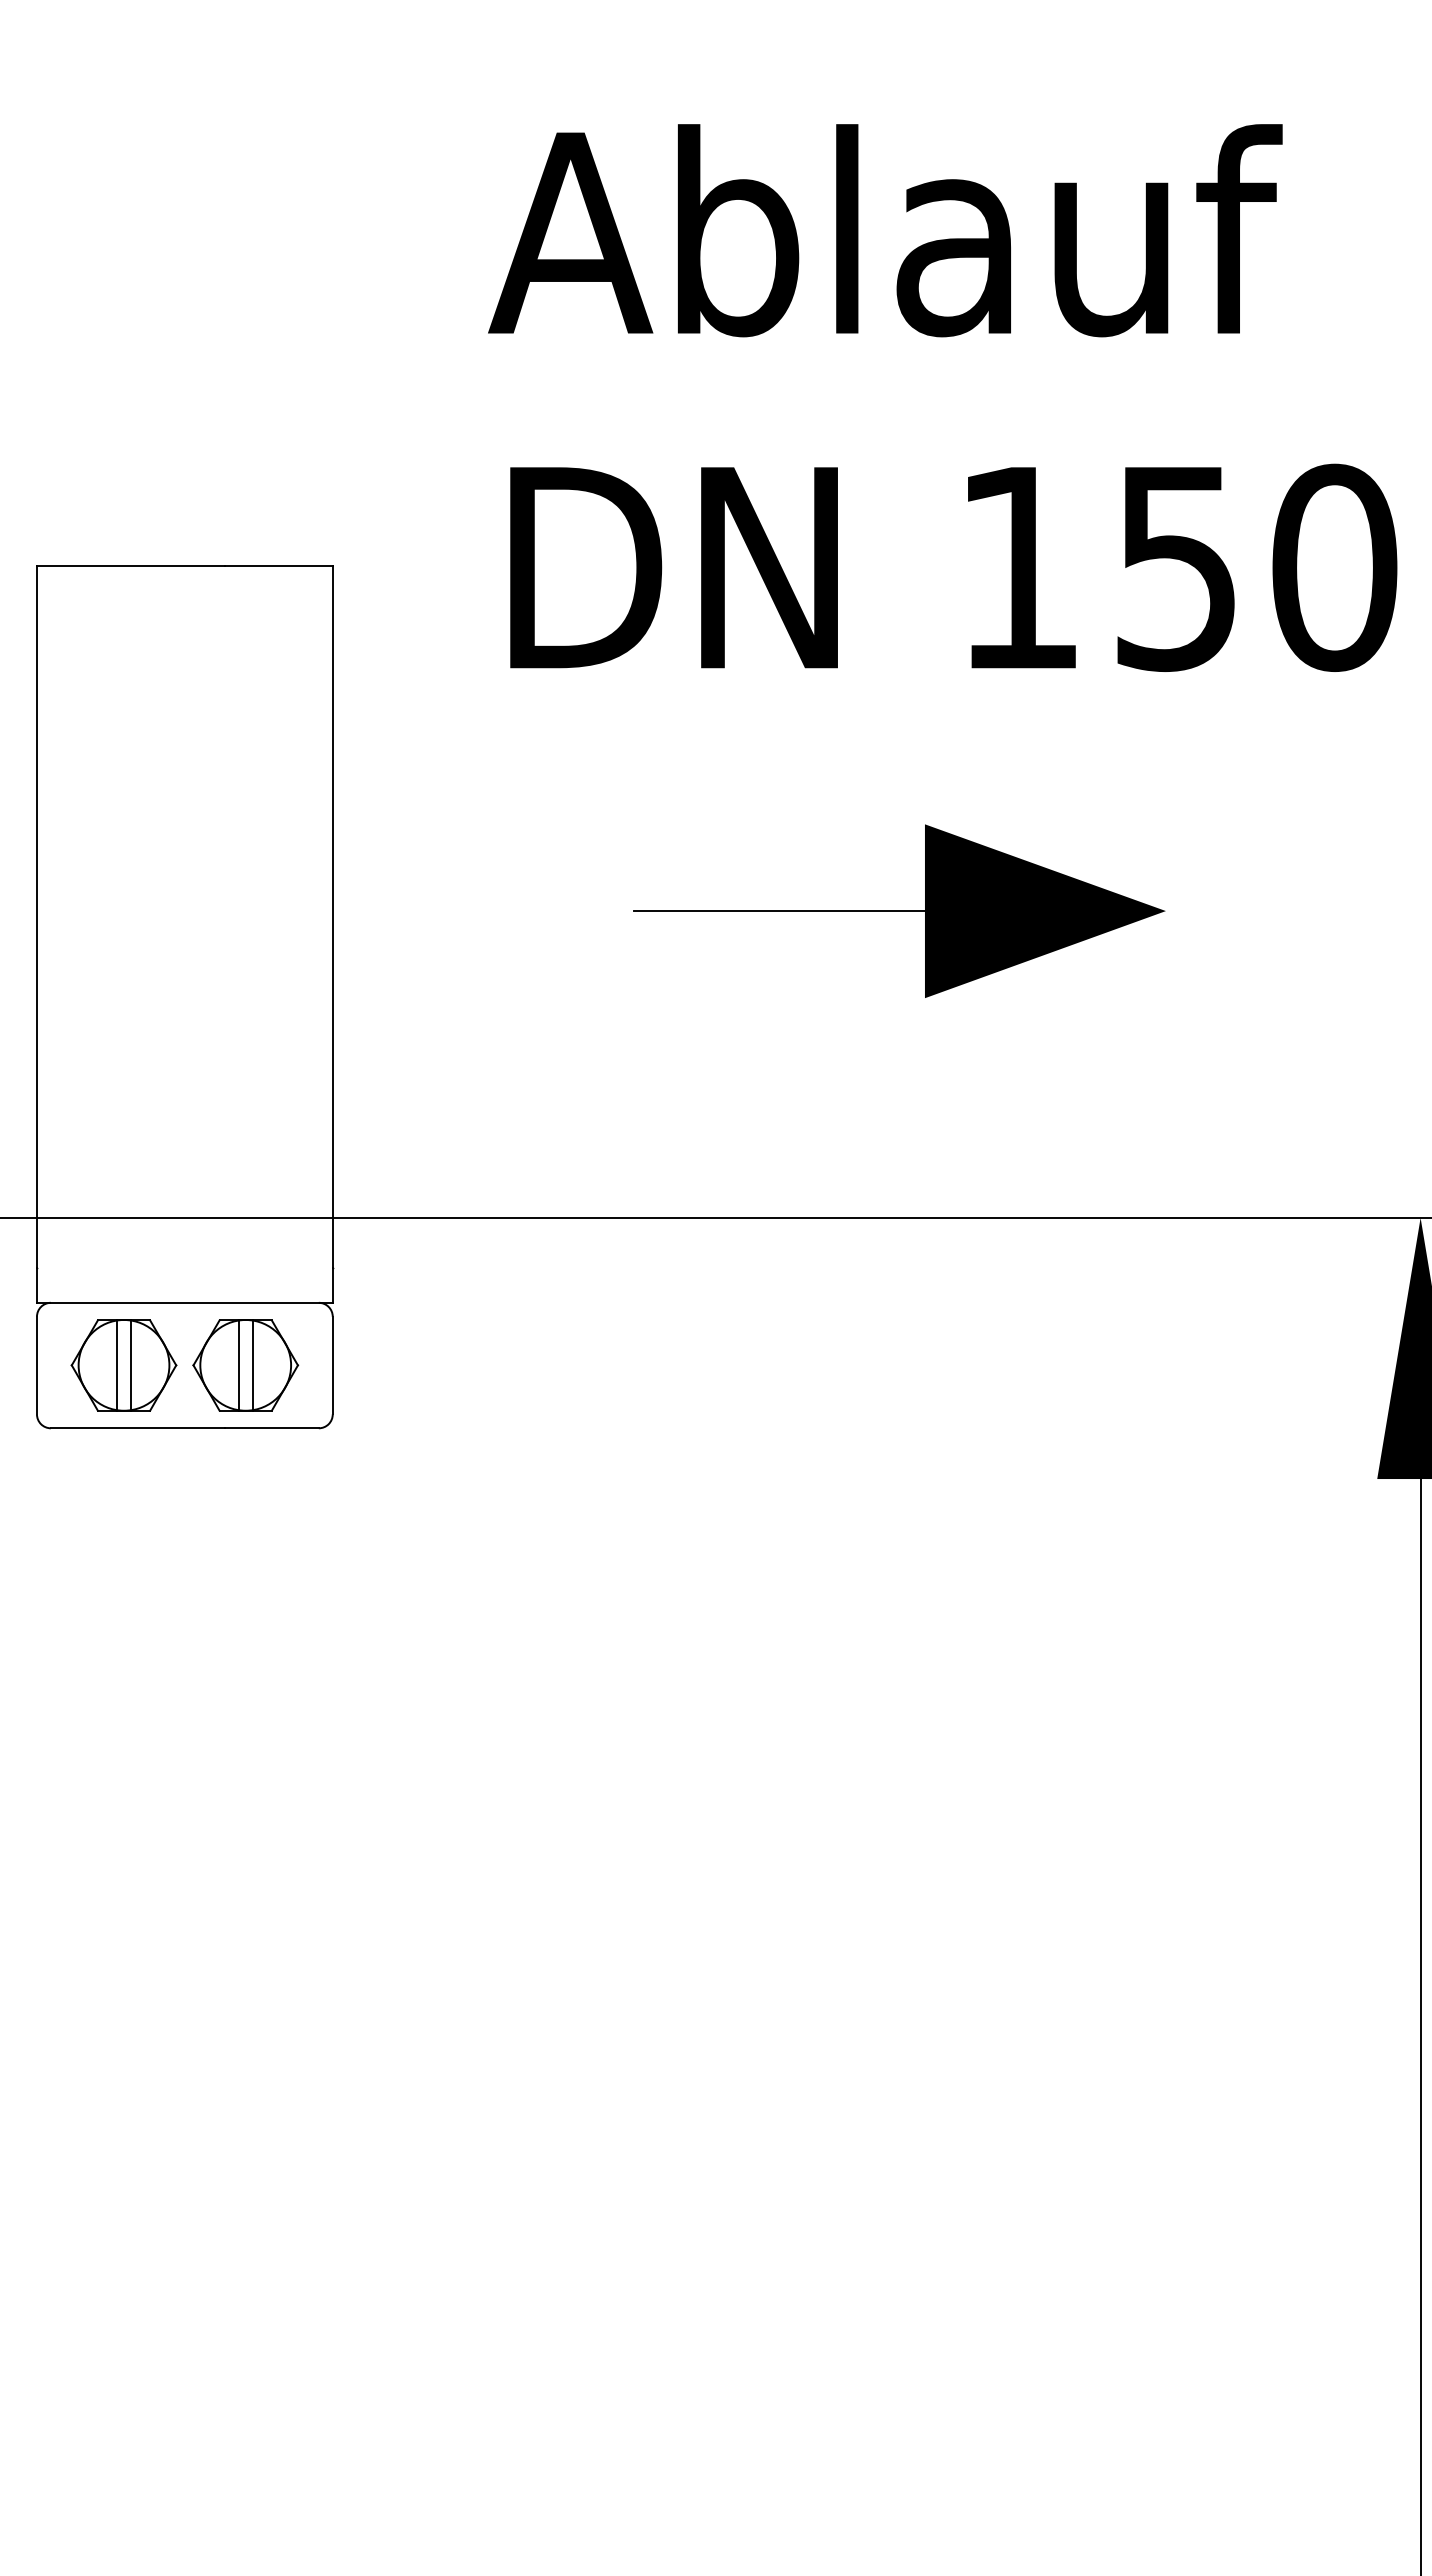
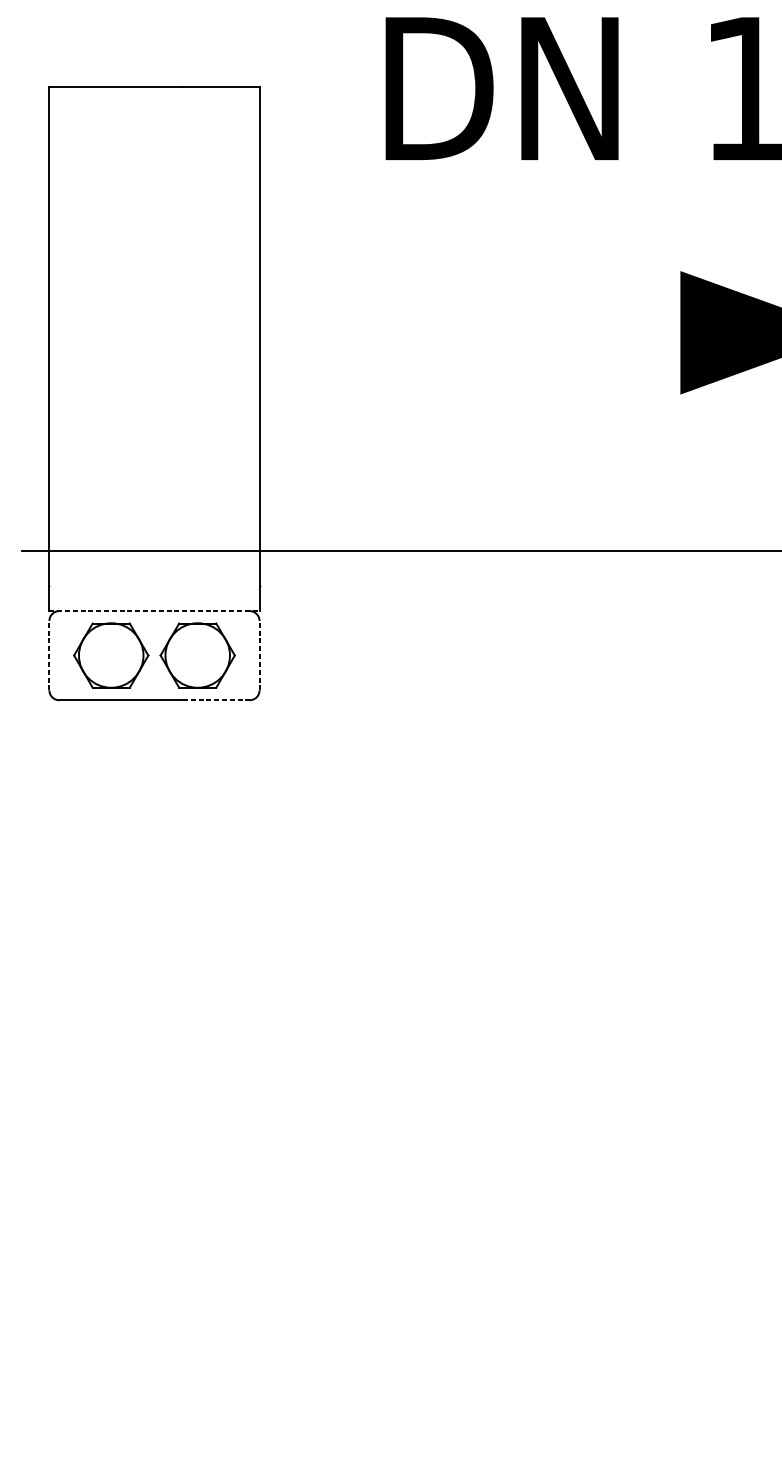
line: (779, 911) -> (577, 332), removed
line: (185, 1302) -> (154, 610), solid -> dashed
line: (36, 1365) -> (49, 655), solid -> dashed
line: (117, 1365) -> (106, 655), removed
line: (130, 1365) -> (115, 655), removed
line: (238, 1365) -> (192, 655), removed
line: (252, 1365) -> (202, 655), removed
line: (332, 1365) -> (259, 655), solid -> dashed
line: (271, 1428) -> (216, 700), solid -> dashed

